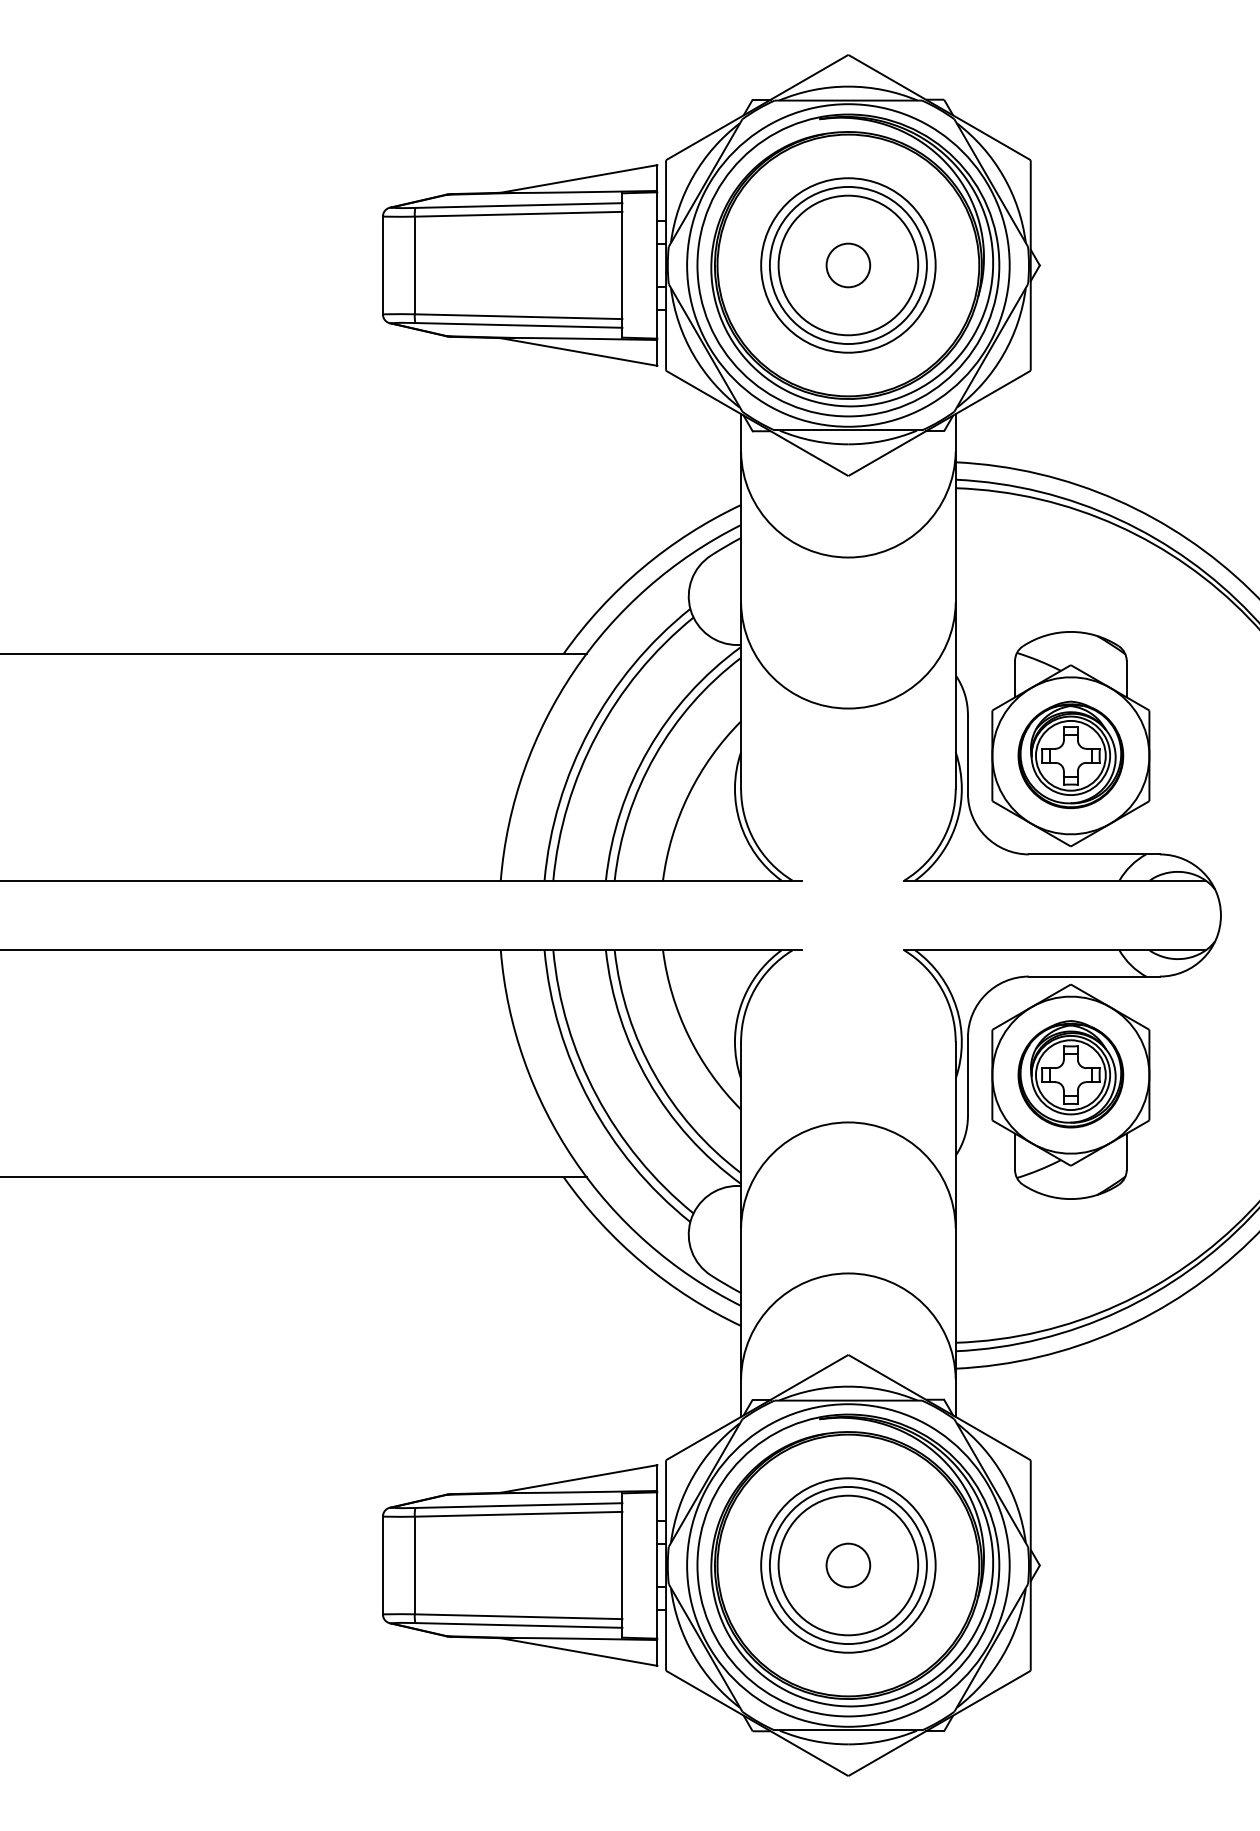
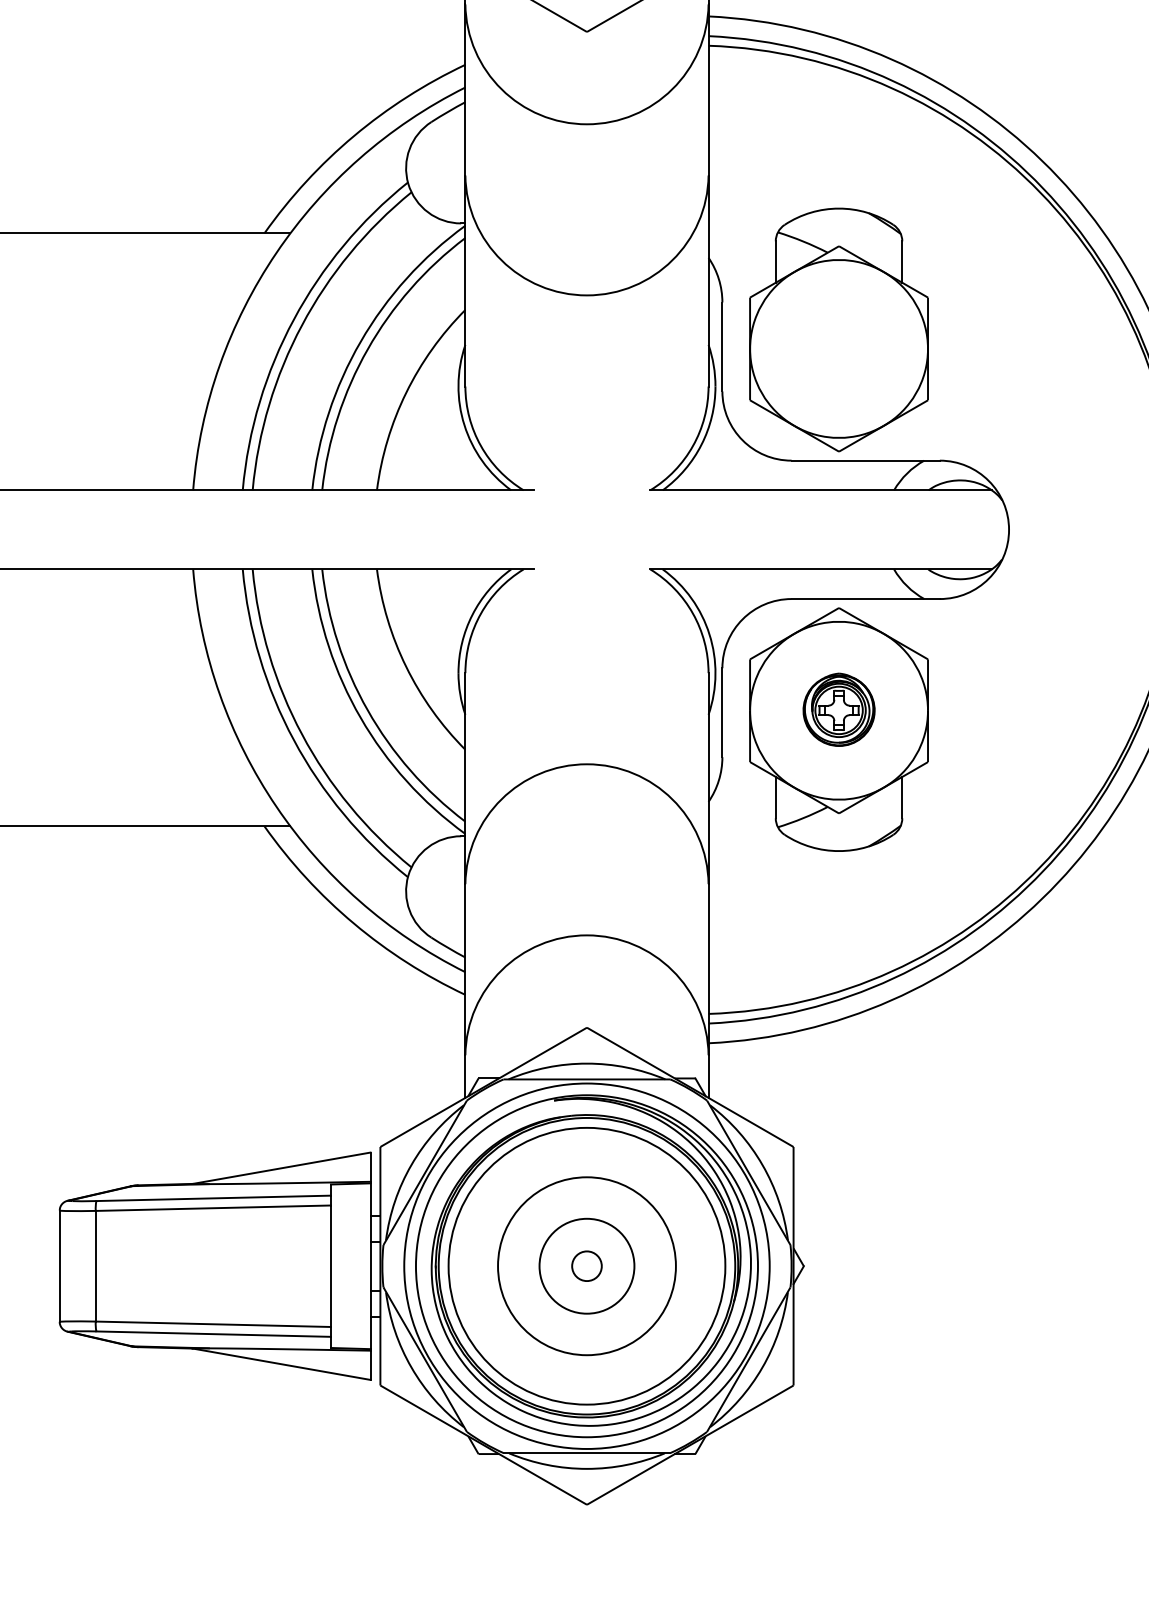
part: (1070, 754) -> (838, 347), removed
part: (1070, 1074) -> (838, 709), size x0.6
circle: (848, 1565) -> (587, 1266), size x0.6
circle: (848, 1565) -> (587, 1266), size x0.6
circle: (848, 1565) -> (587, 1266), size x1.4

